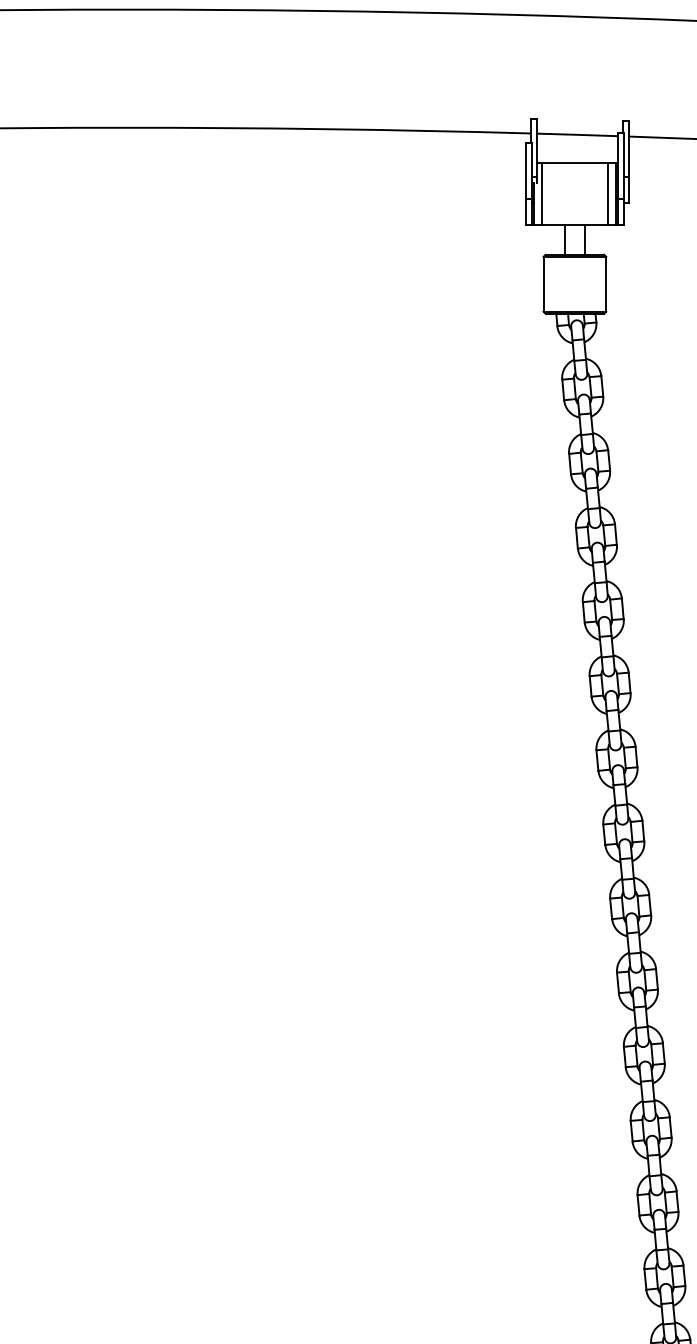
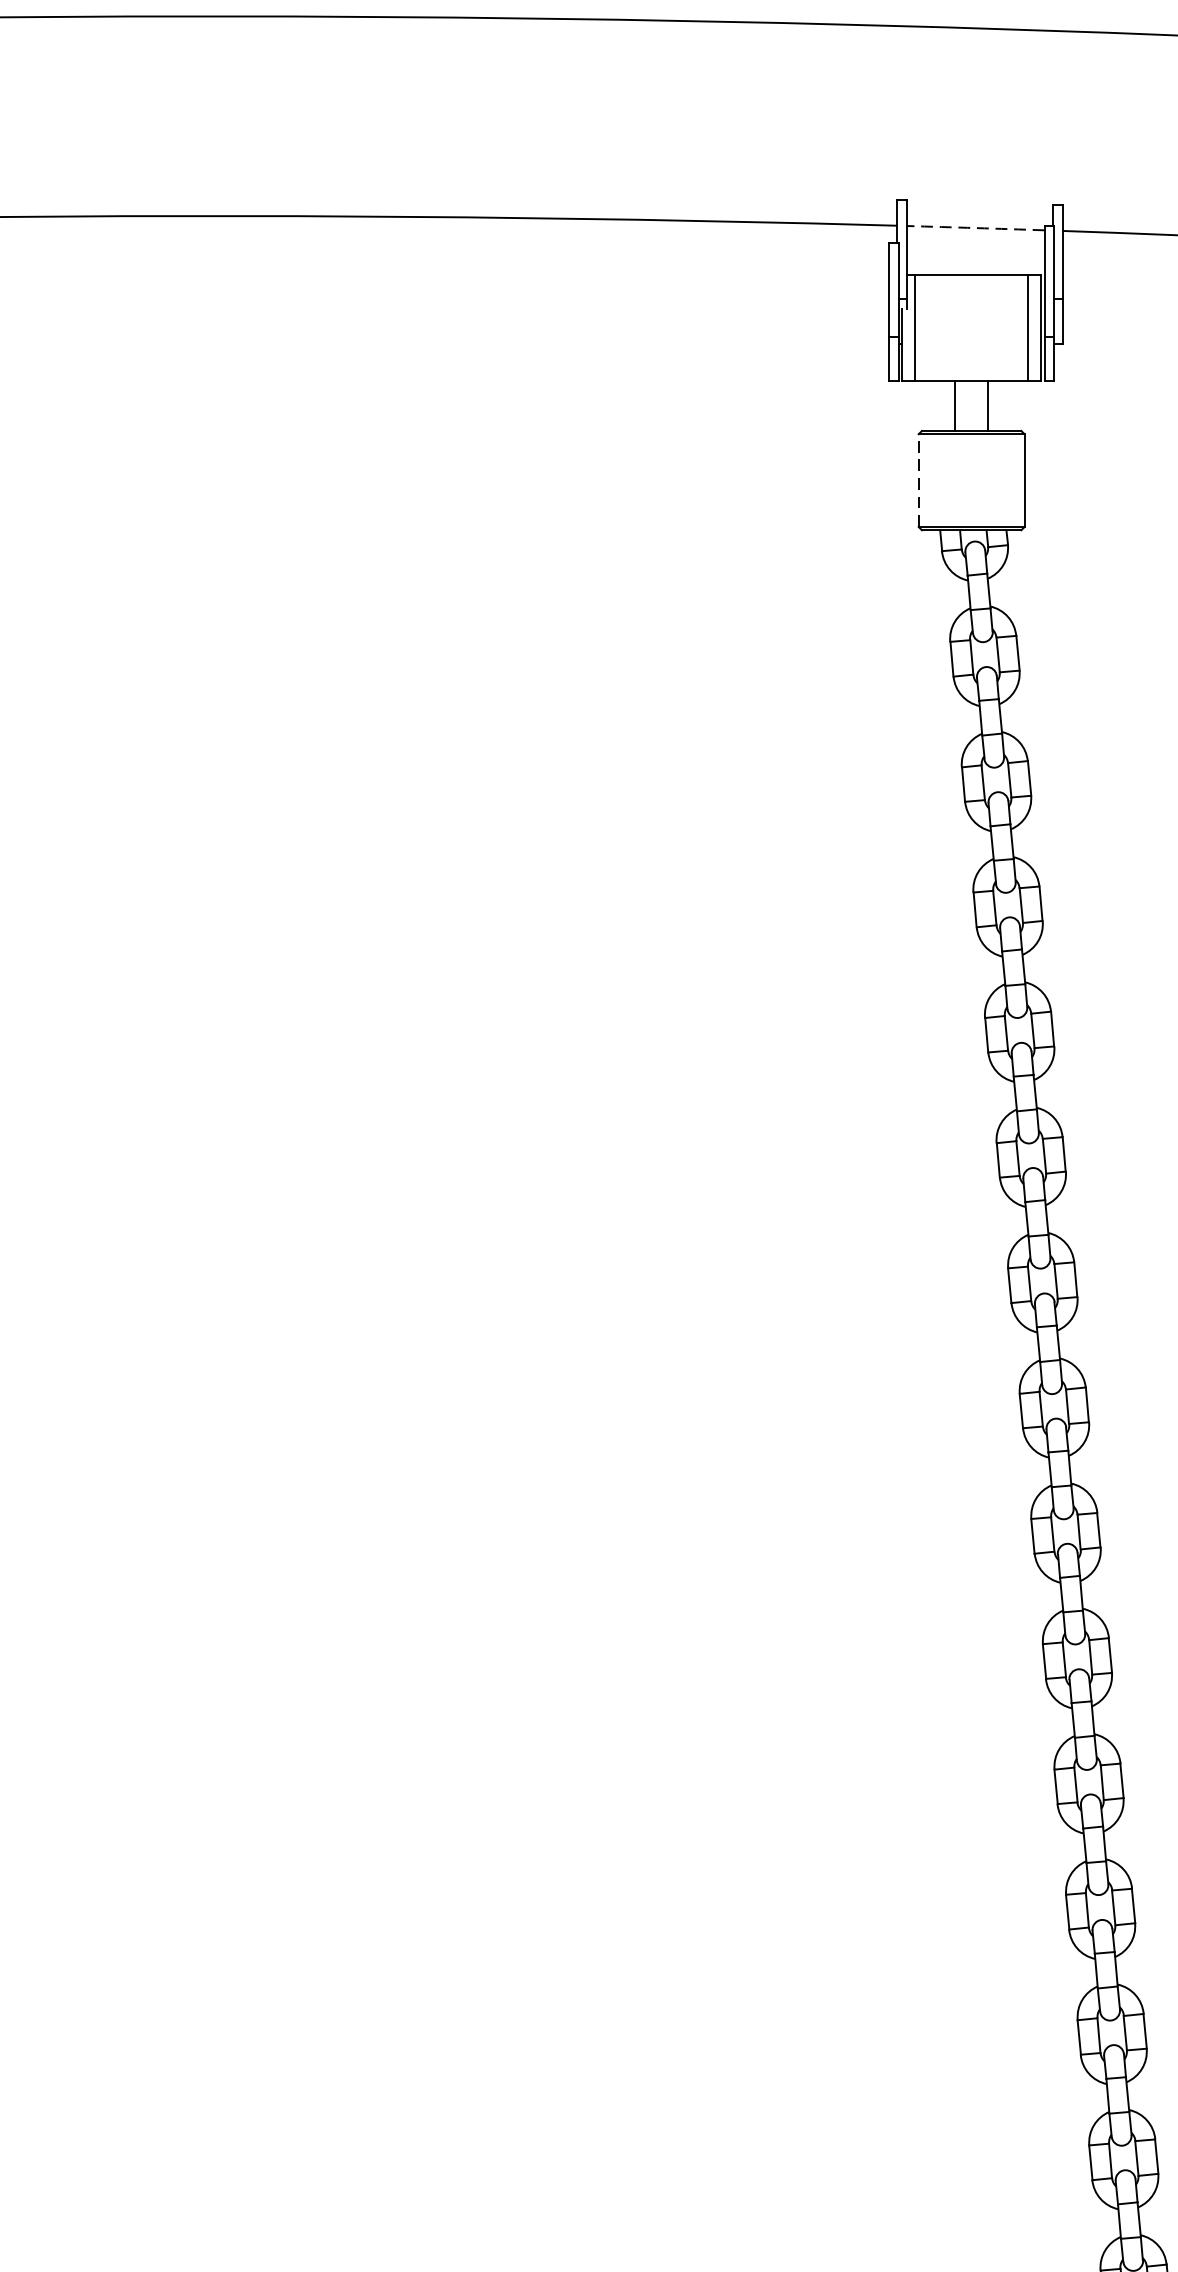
arc: (577, 134) -> (976, 227), solid -> dashed
line: (543, 283) -> (918, 479), solid -> dashed

